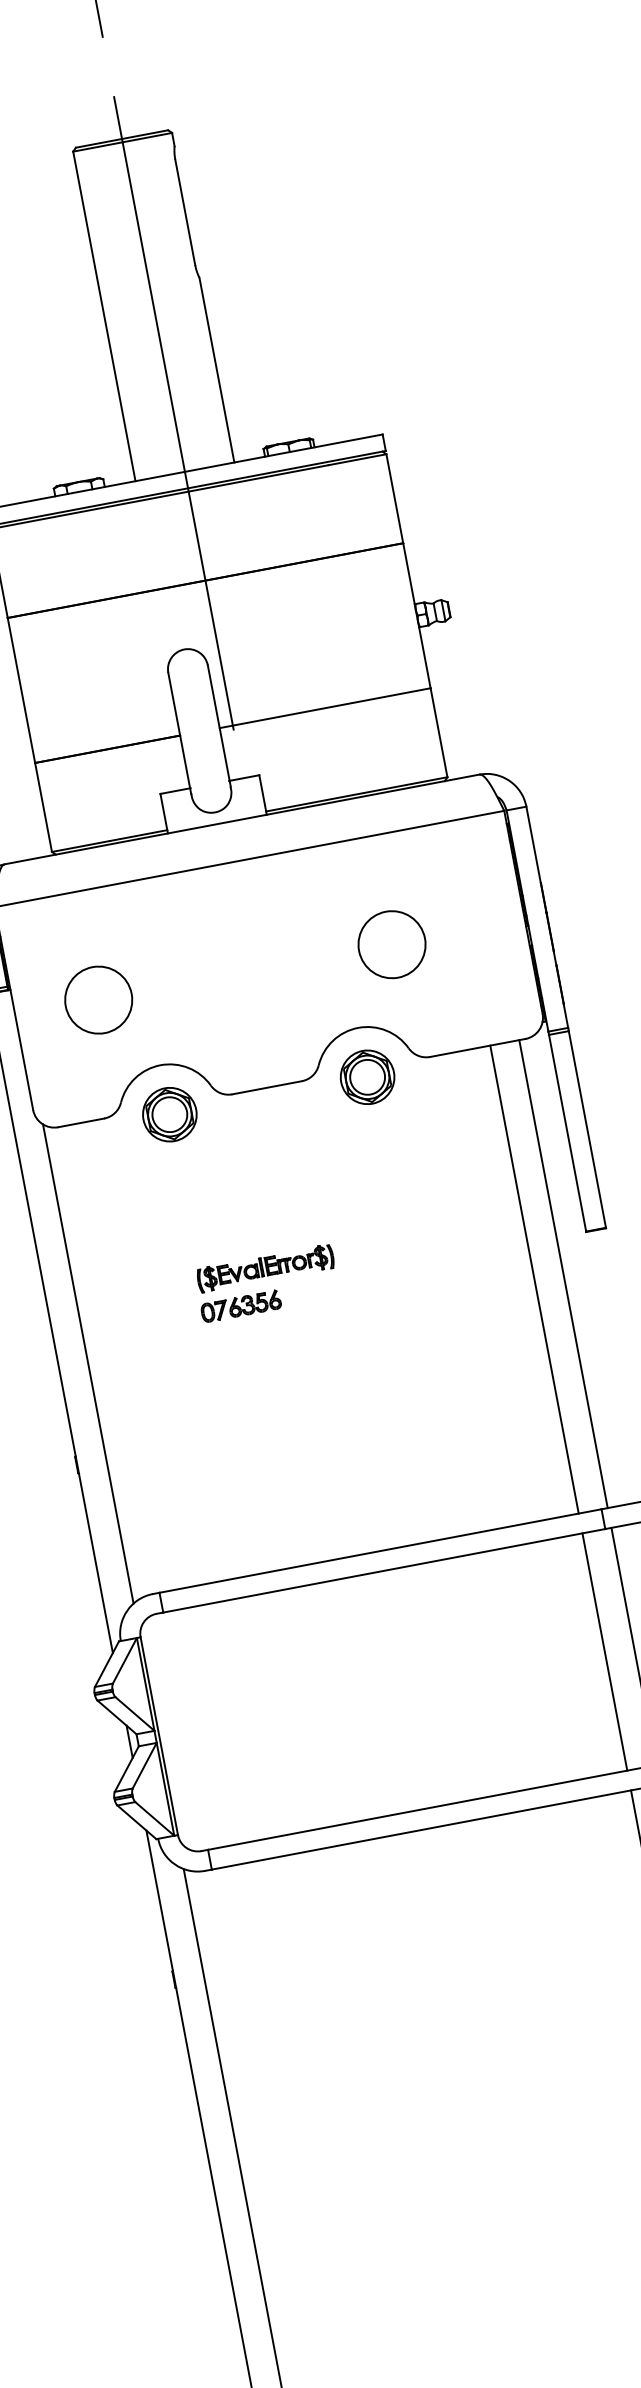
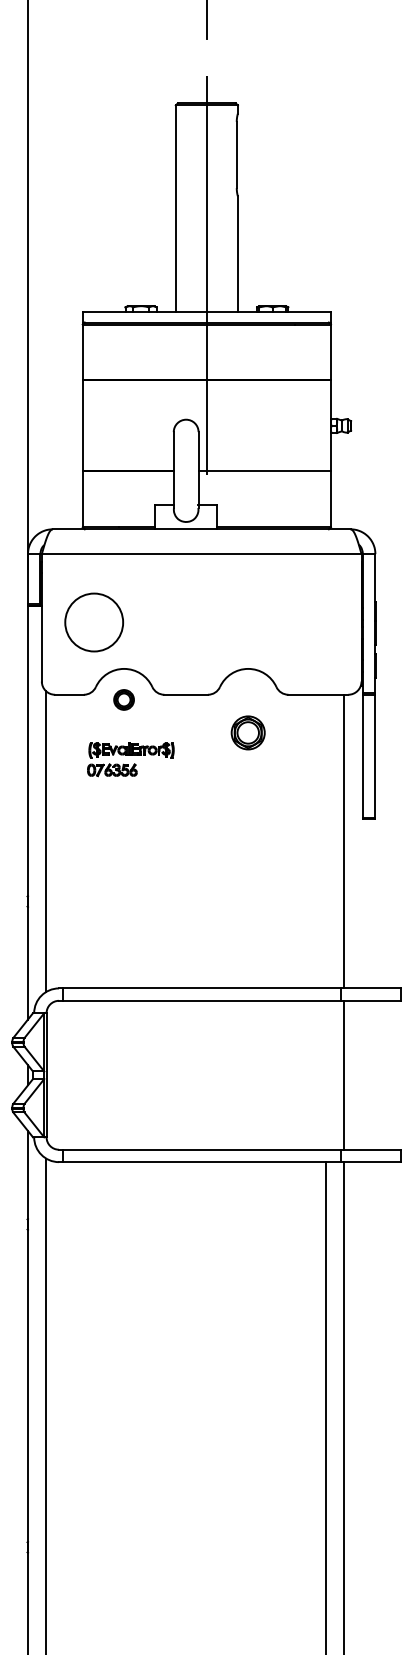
circle: (390, 943) -> (277, 621), removed
circle: (97, 998) -> (93, 621), size x1.4
part: (366, 1076) -> (247, 732), moved
part: (168, 1114) -> (123, 699), size x0.6
line: (534, 1279) -> (326, 841), removed
part: (266, 1283) -> (130, 759), moved
line: (605, 1650) -> (326, 1074), removed

